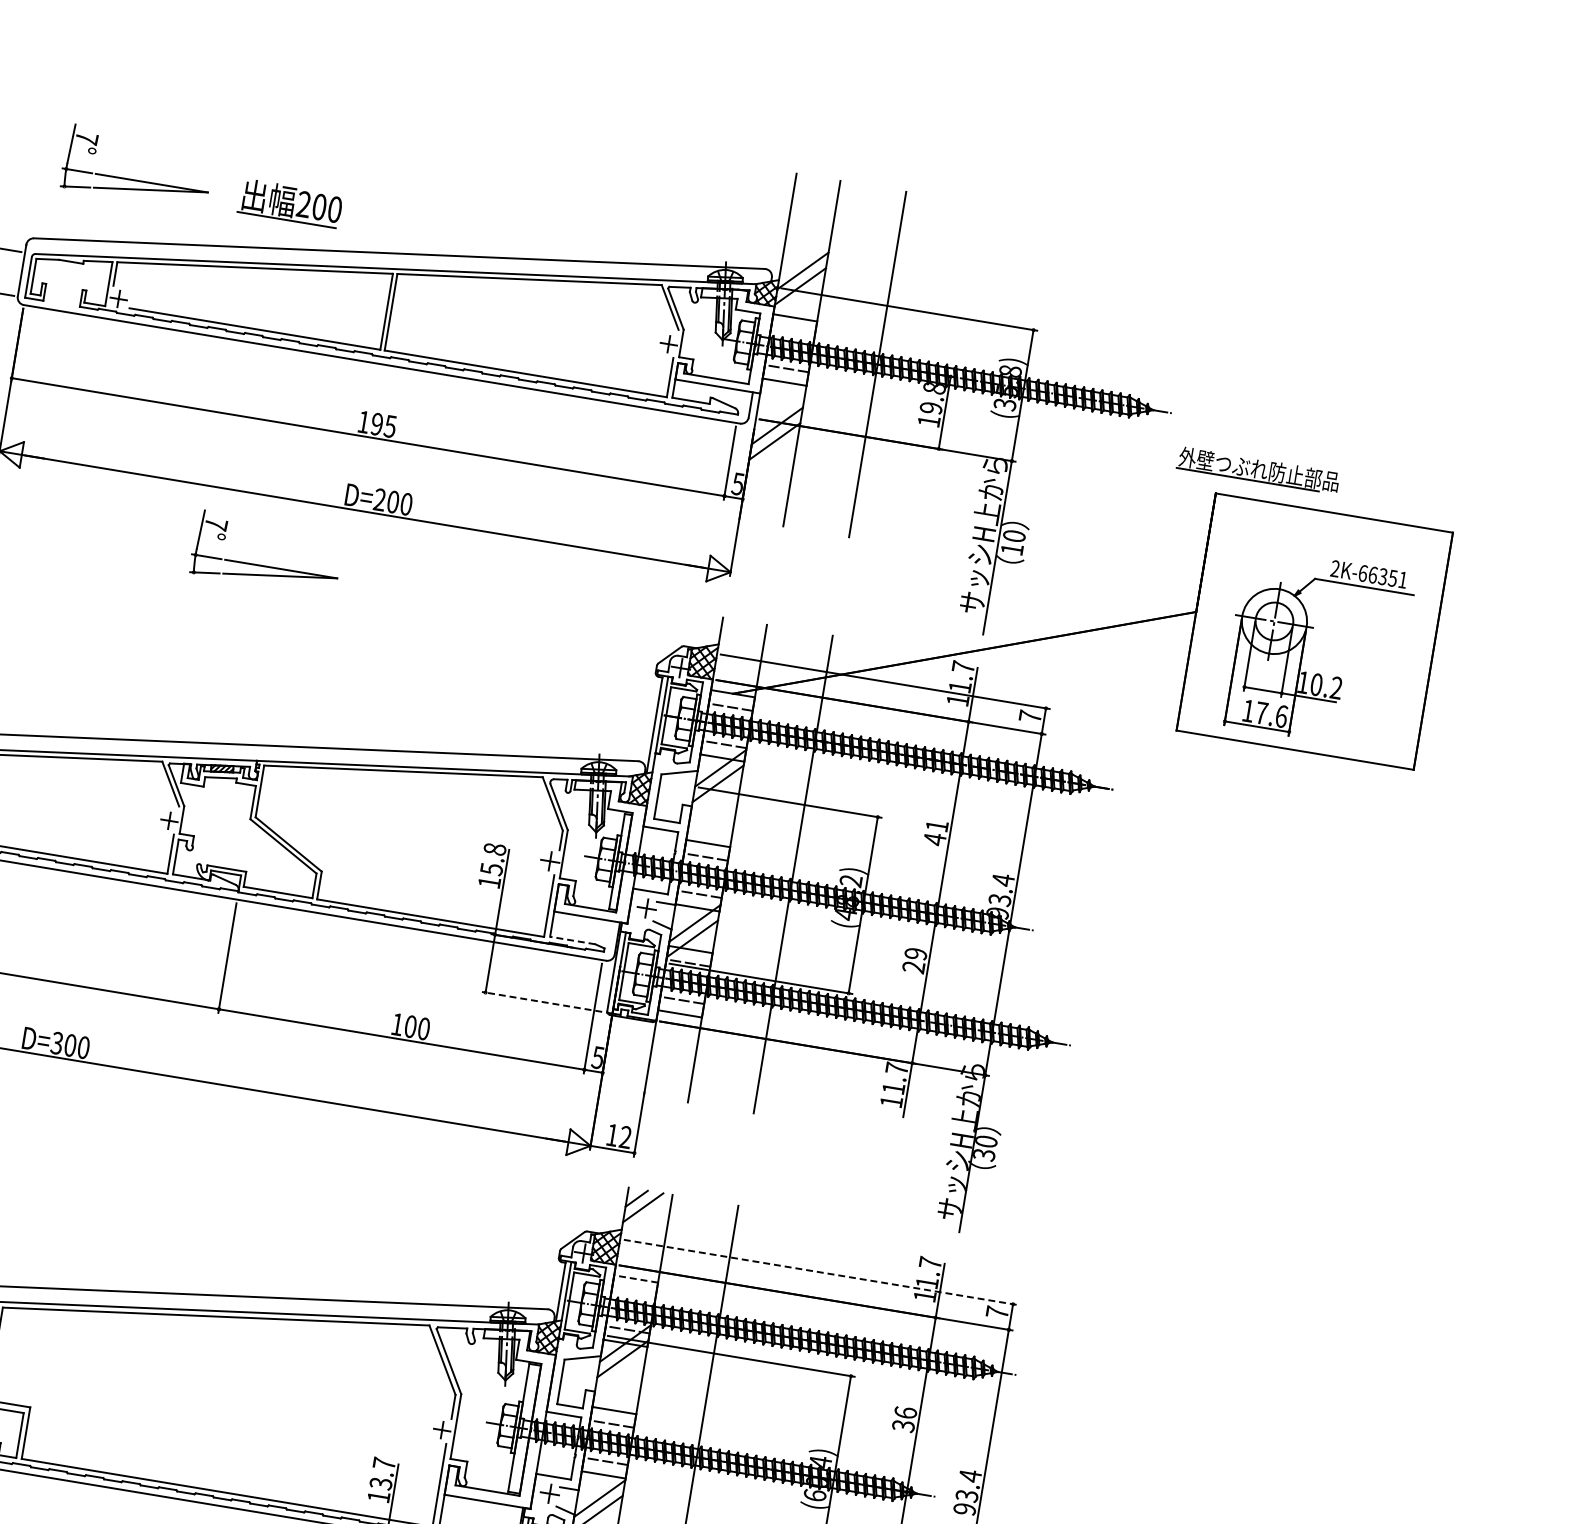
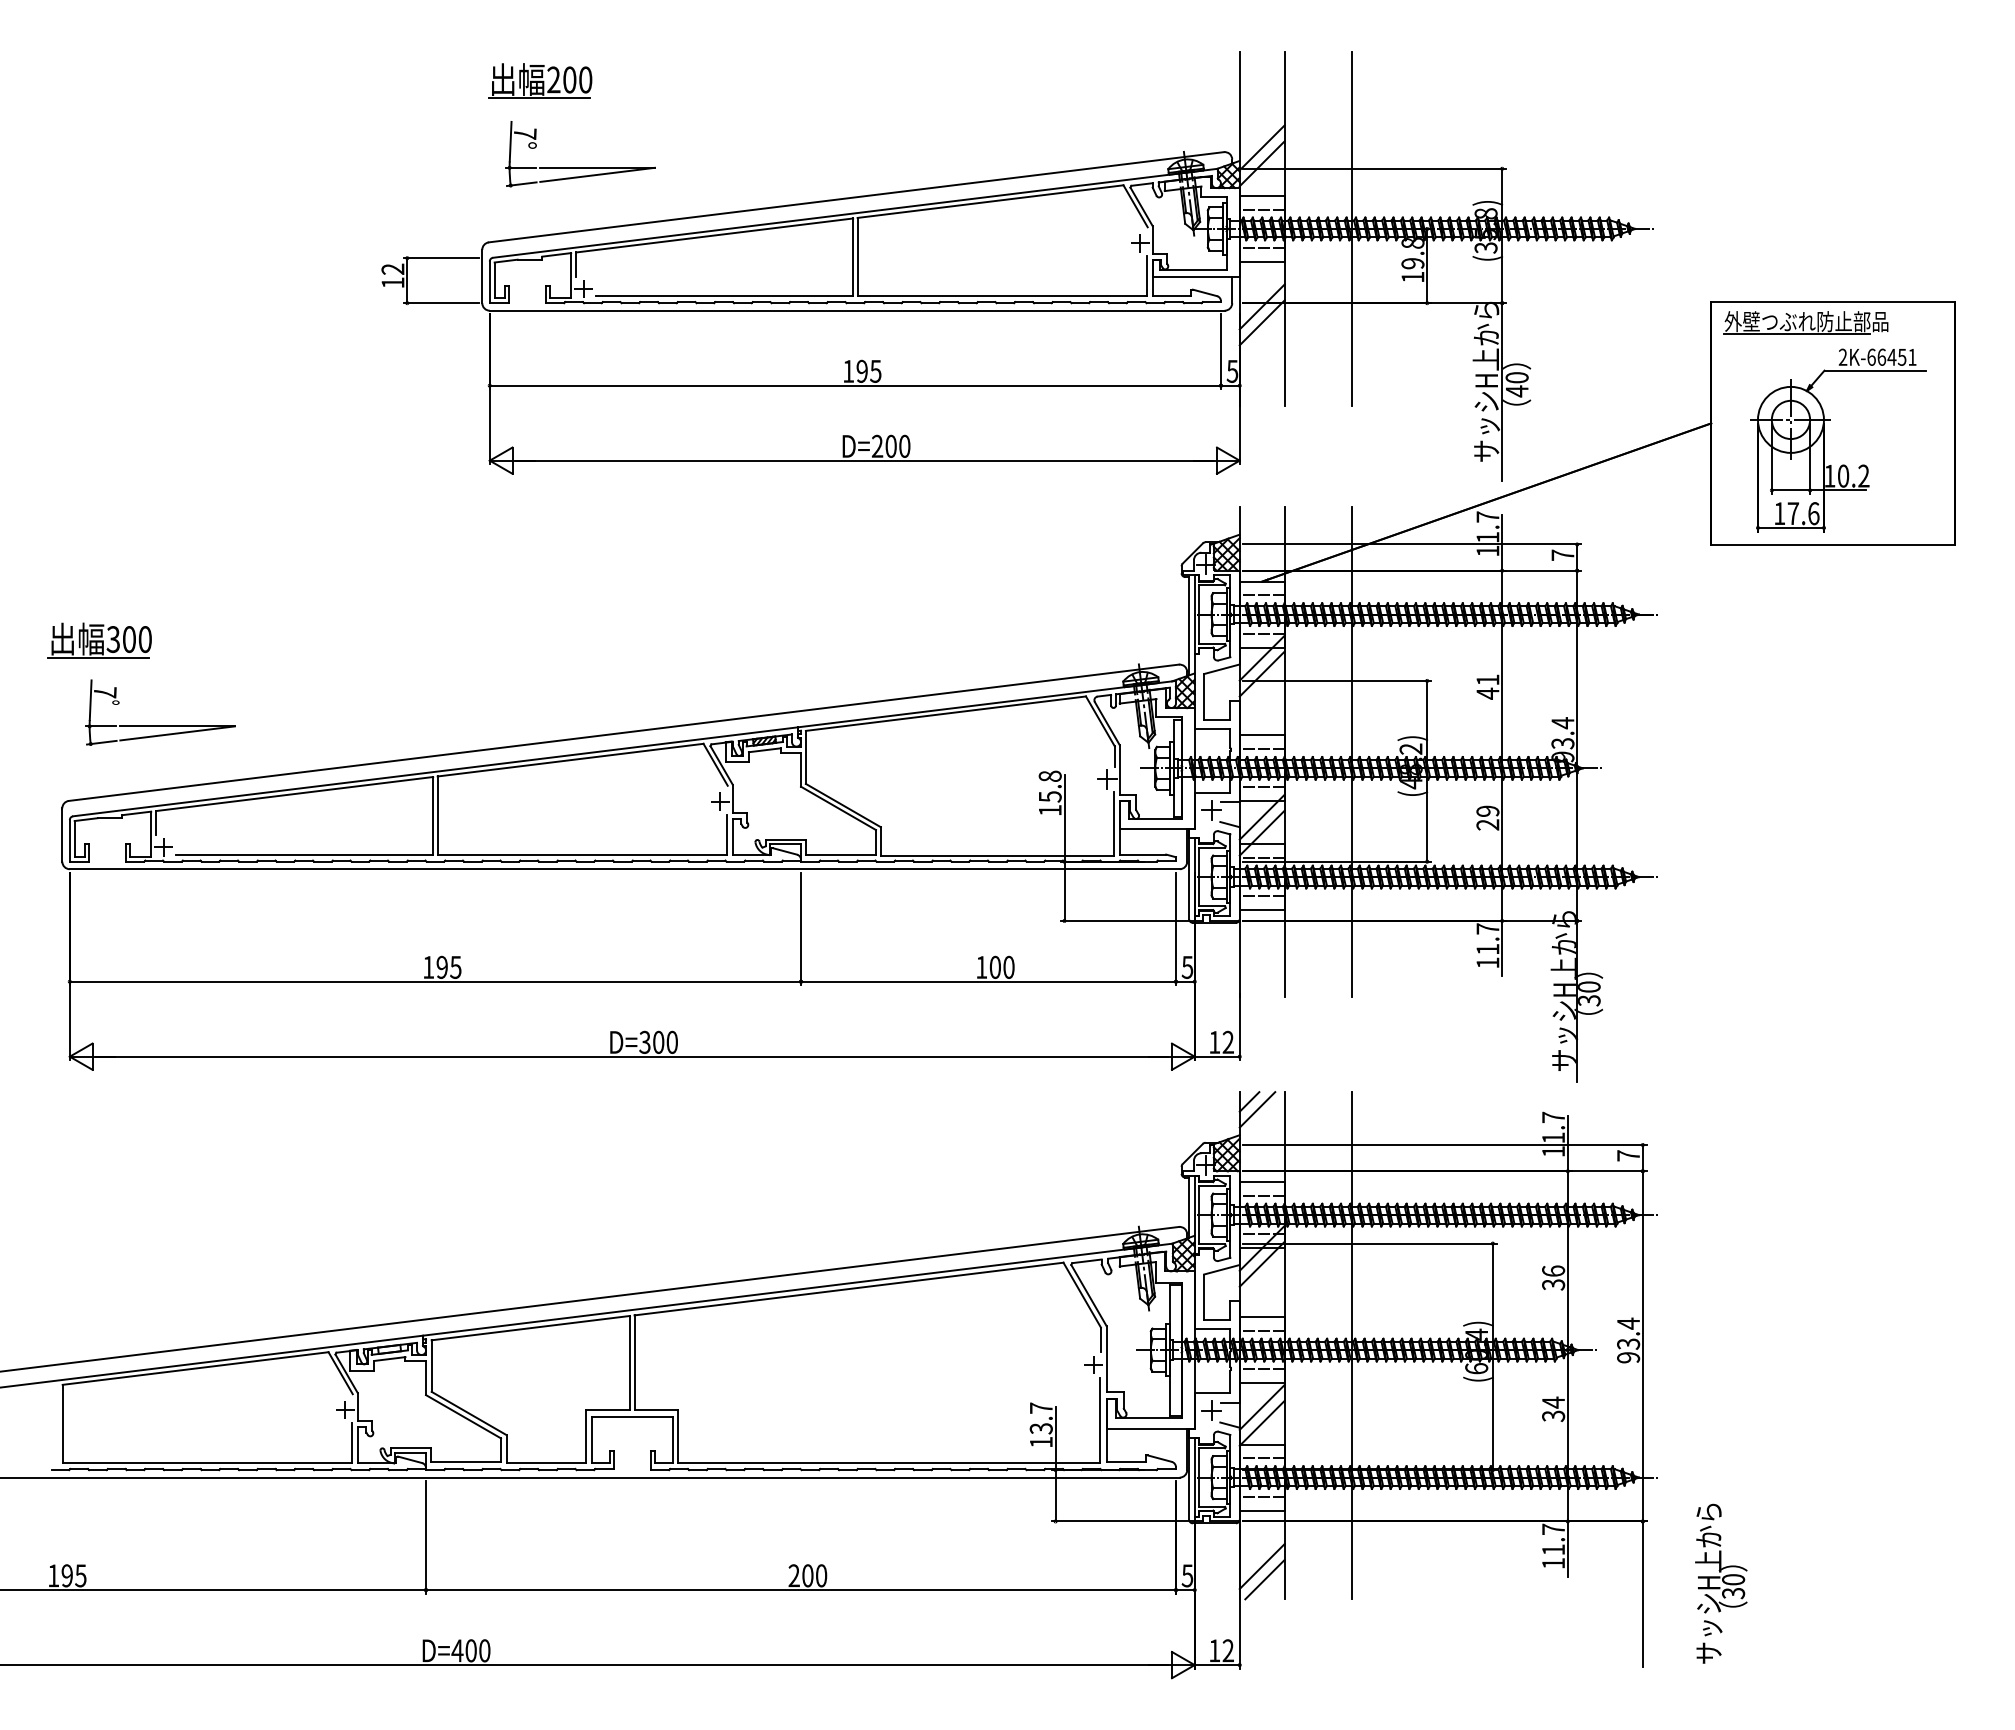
part: (290, 202) -> (540, 80), moved
line: (792, 330) -> (1261, 209), added
part: (1257, 470) -> (1805, 322), moved
text: (1012, 549) -> (1517, 391), 10 -> 40
part: (264, 566) -> (773, 531), removed
text: (1382, 575) -> (1891, 356), 2K-66351 -> 2K-66451
line: (572, 940) -> (1142, 854), dashed -> solid
line: (547, 1002) -> (1127, 920), dashed -> solid
line: (820, 1272) -> (1445, 1145), dashed -> solid
line: (635, 1279) -> (1261, 1182), dashed -> solid
line: (633, 1292) -> (1261, 1196), added

